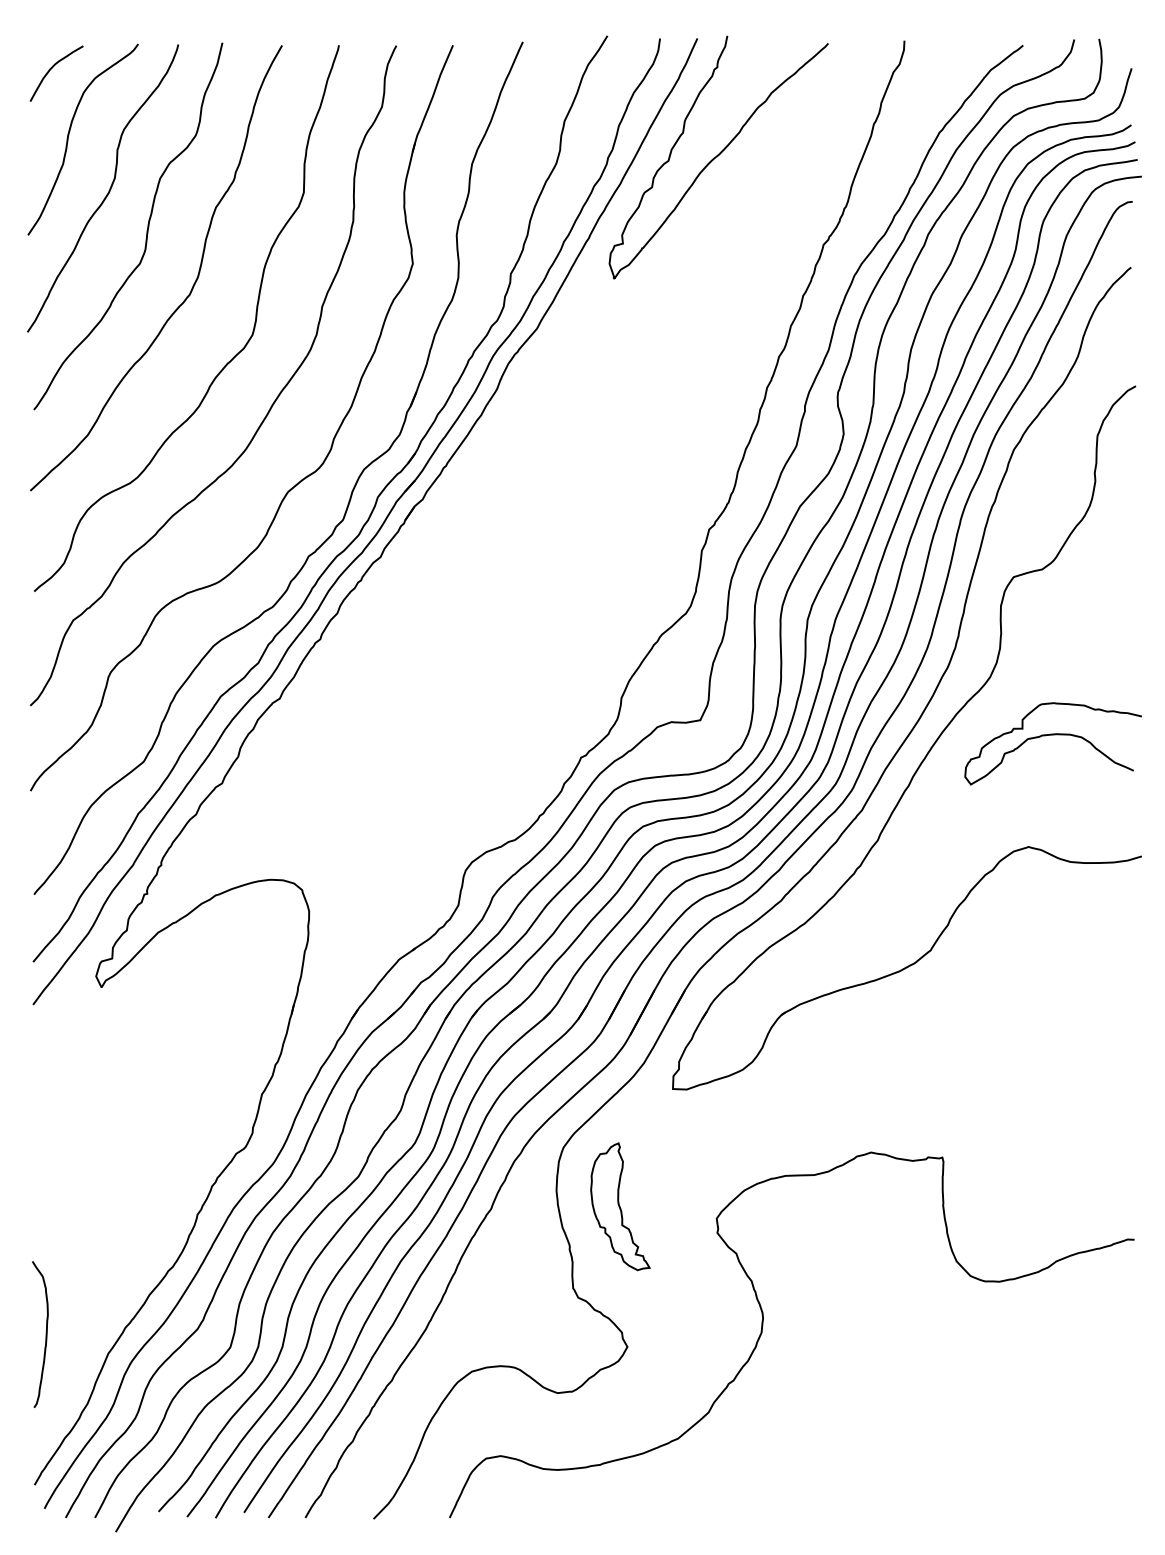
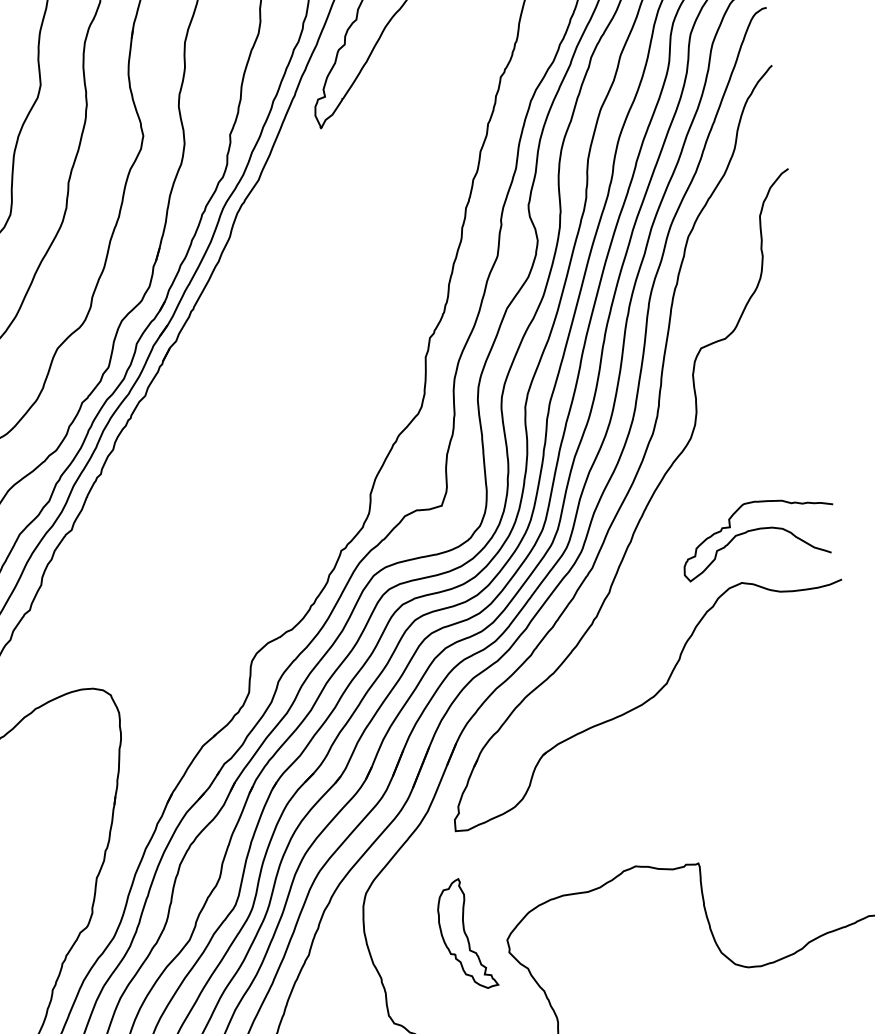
curve: (1052, 735) -> (756, 530), moved
part: (620, 1206) -> (466, 934), moved

